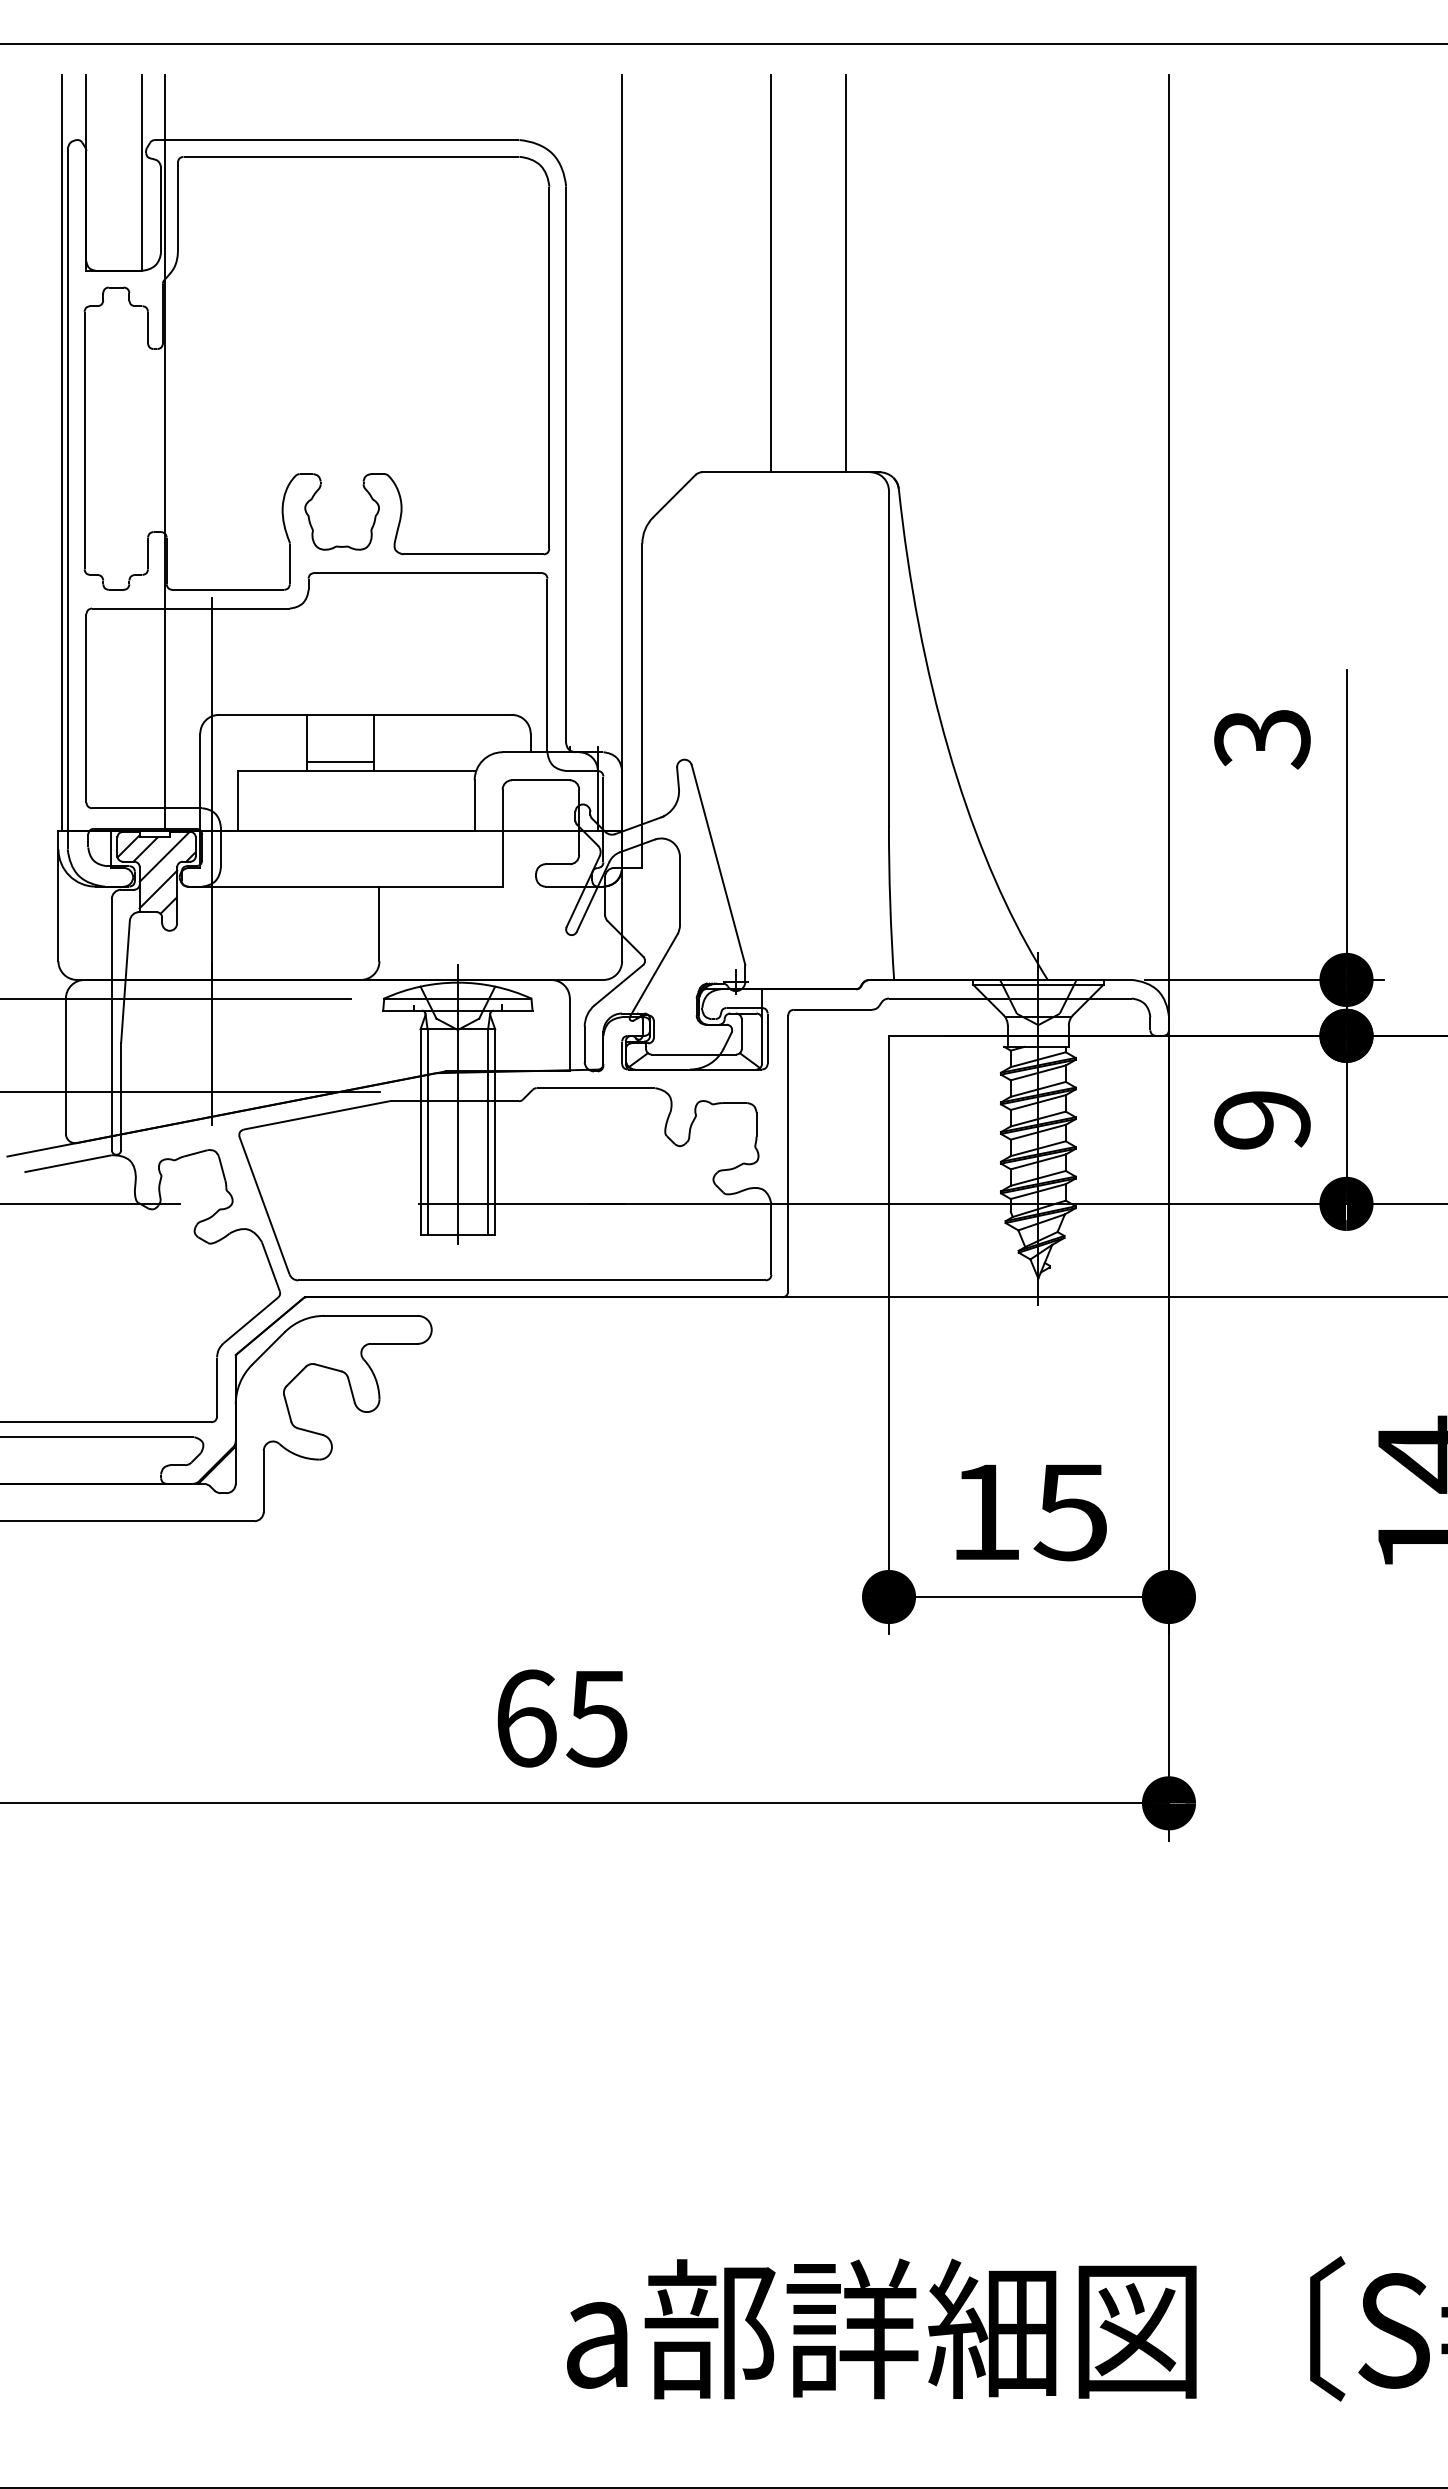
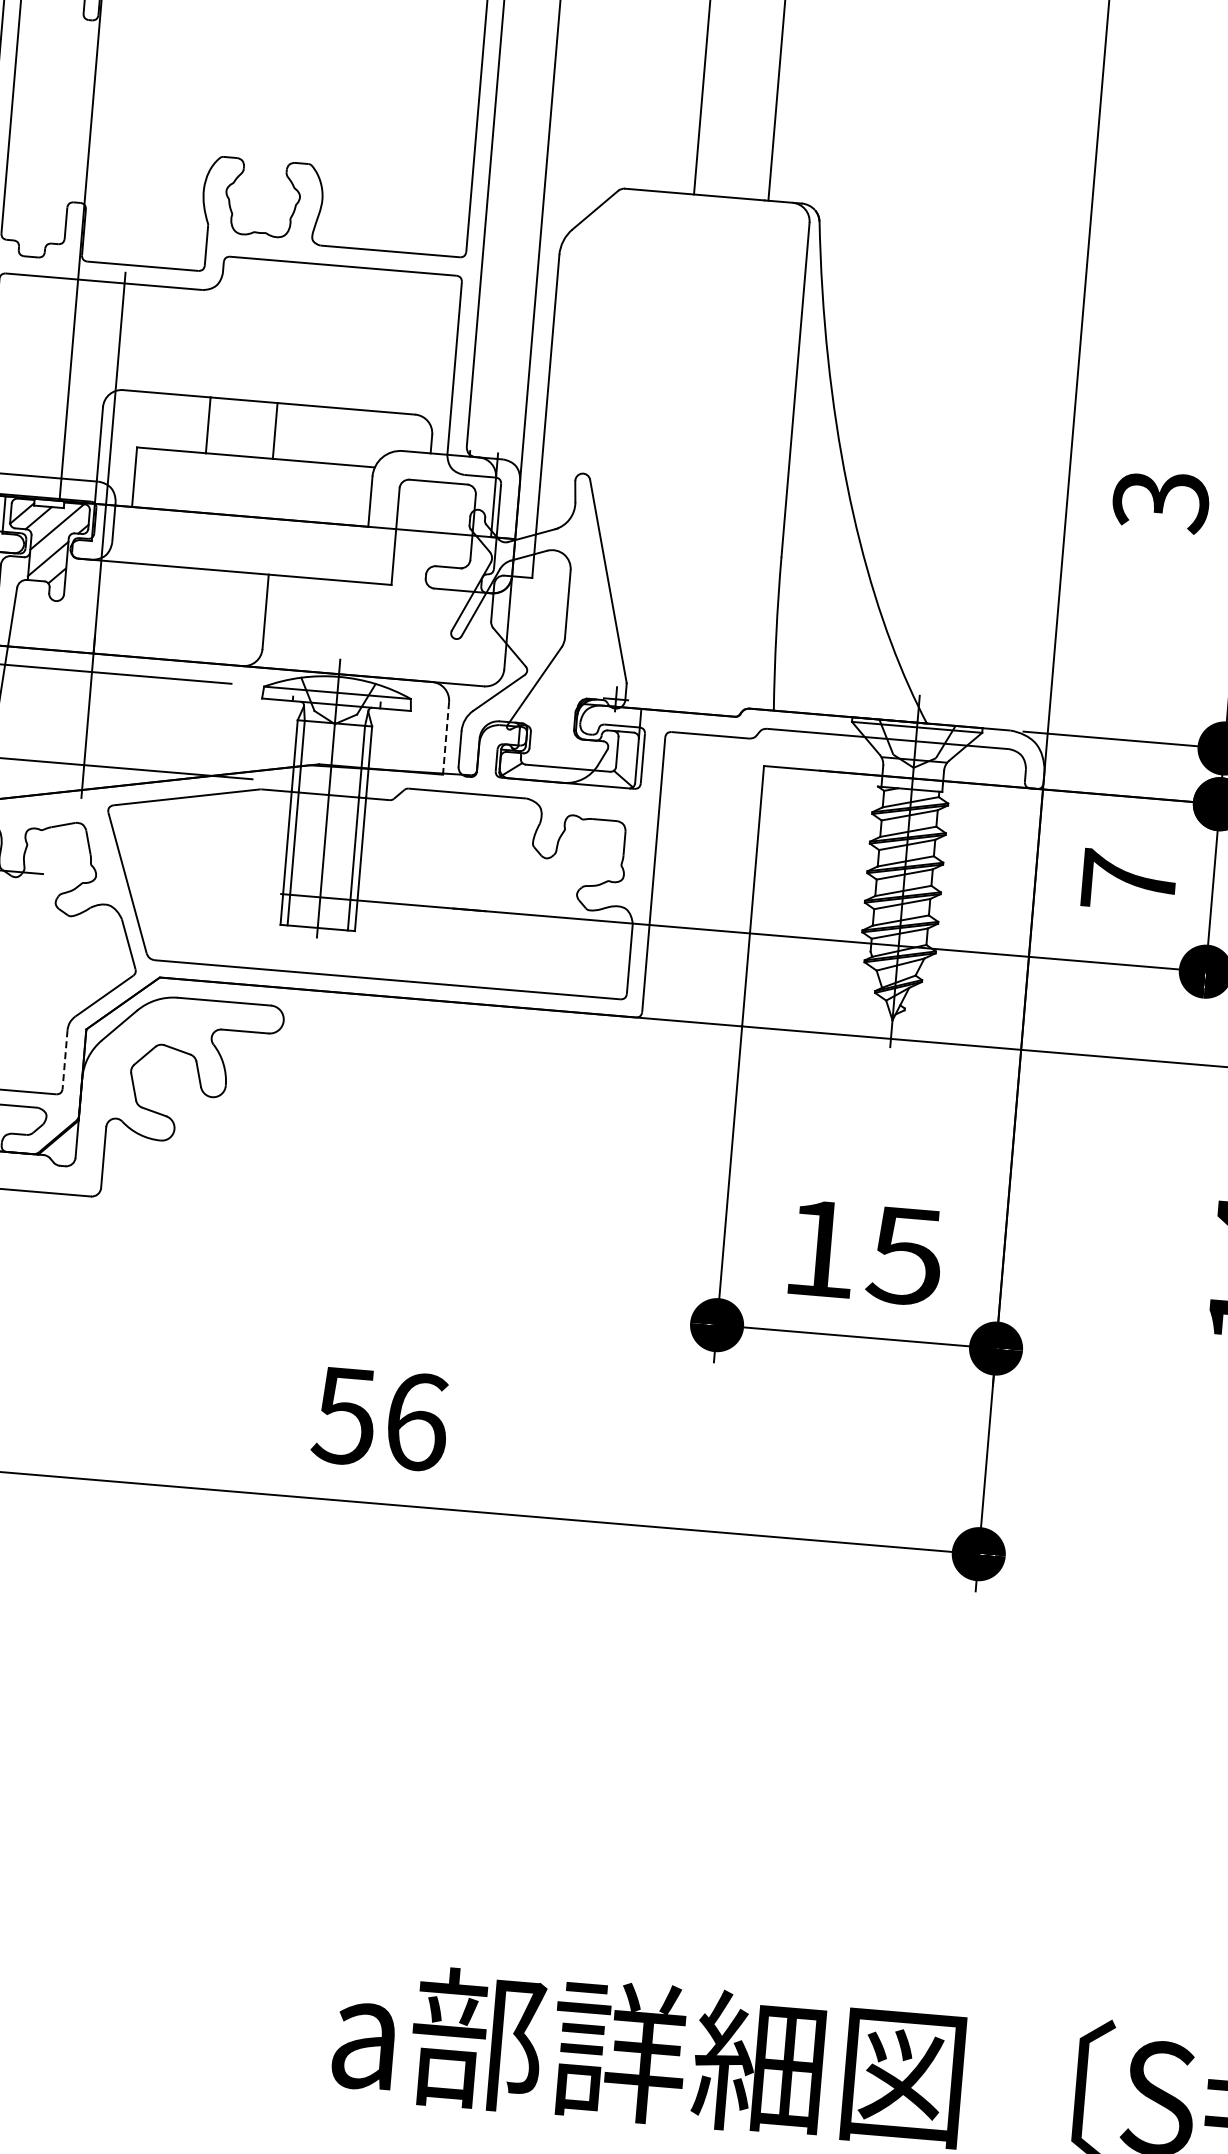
line: (339, 761) -> (239, 446), removed
line: (569, 1035) -> (445, 738), solid -> dashed
text: (1262, 1119) -> (1129, 880), 9 -> 7
line: (217, 1387) -> (65, 1060), solid -> dashed
text: (561, 1718) -> (380, 1418), 65 -> 56

